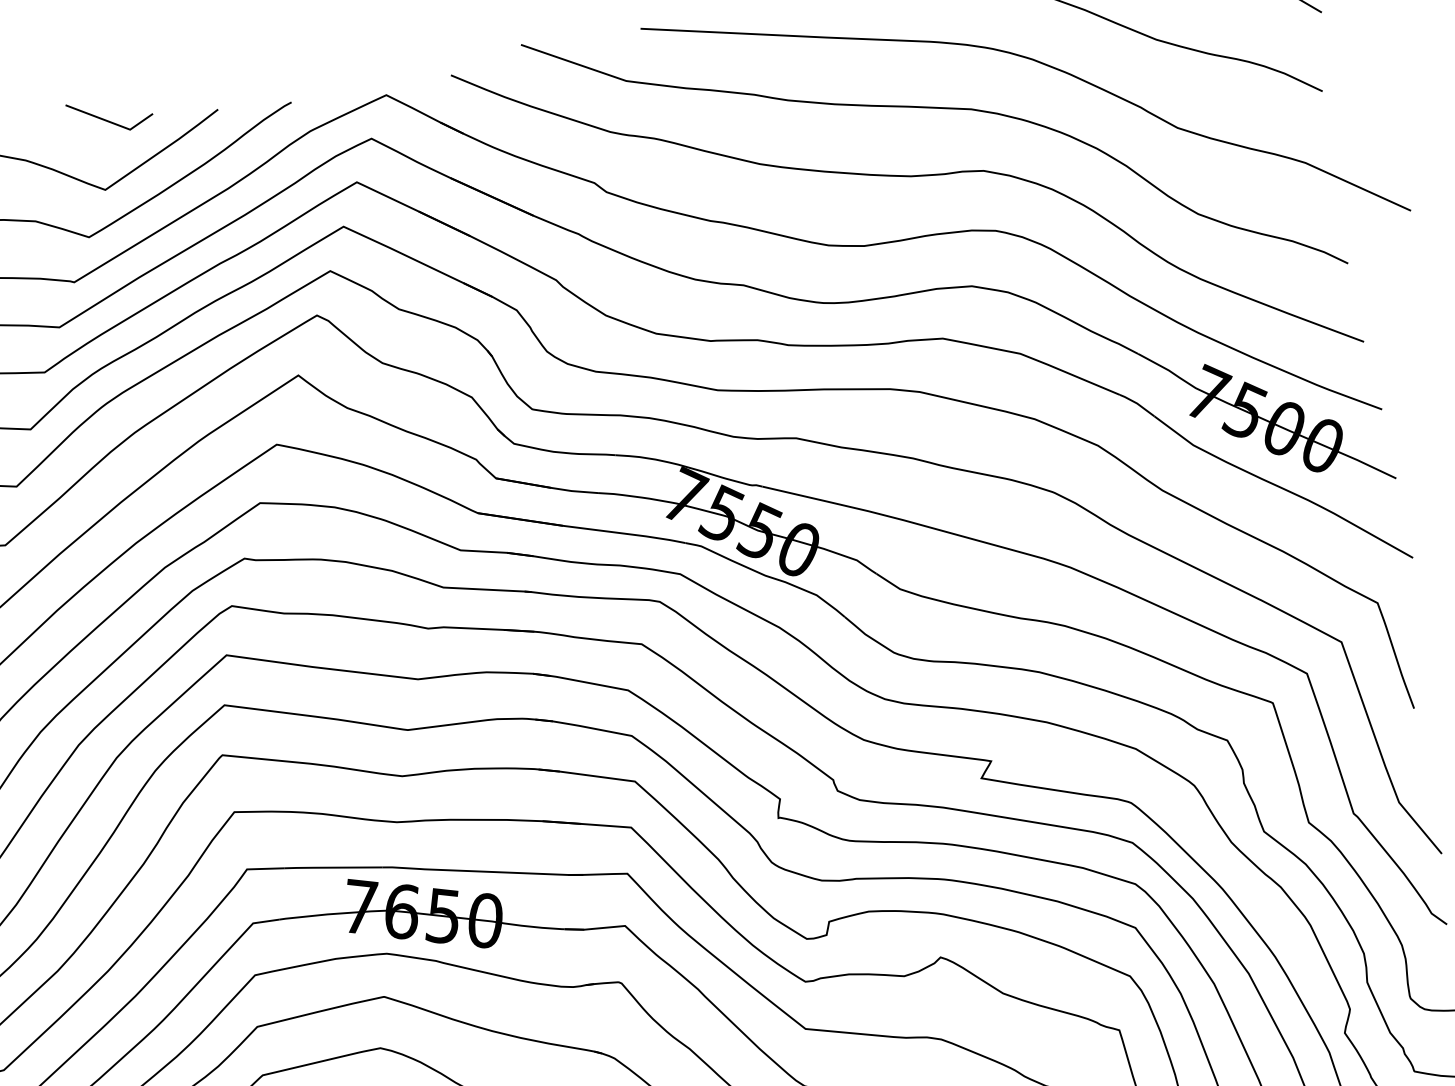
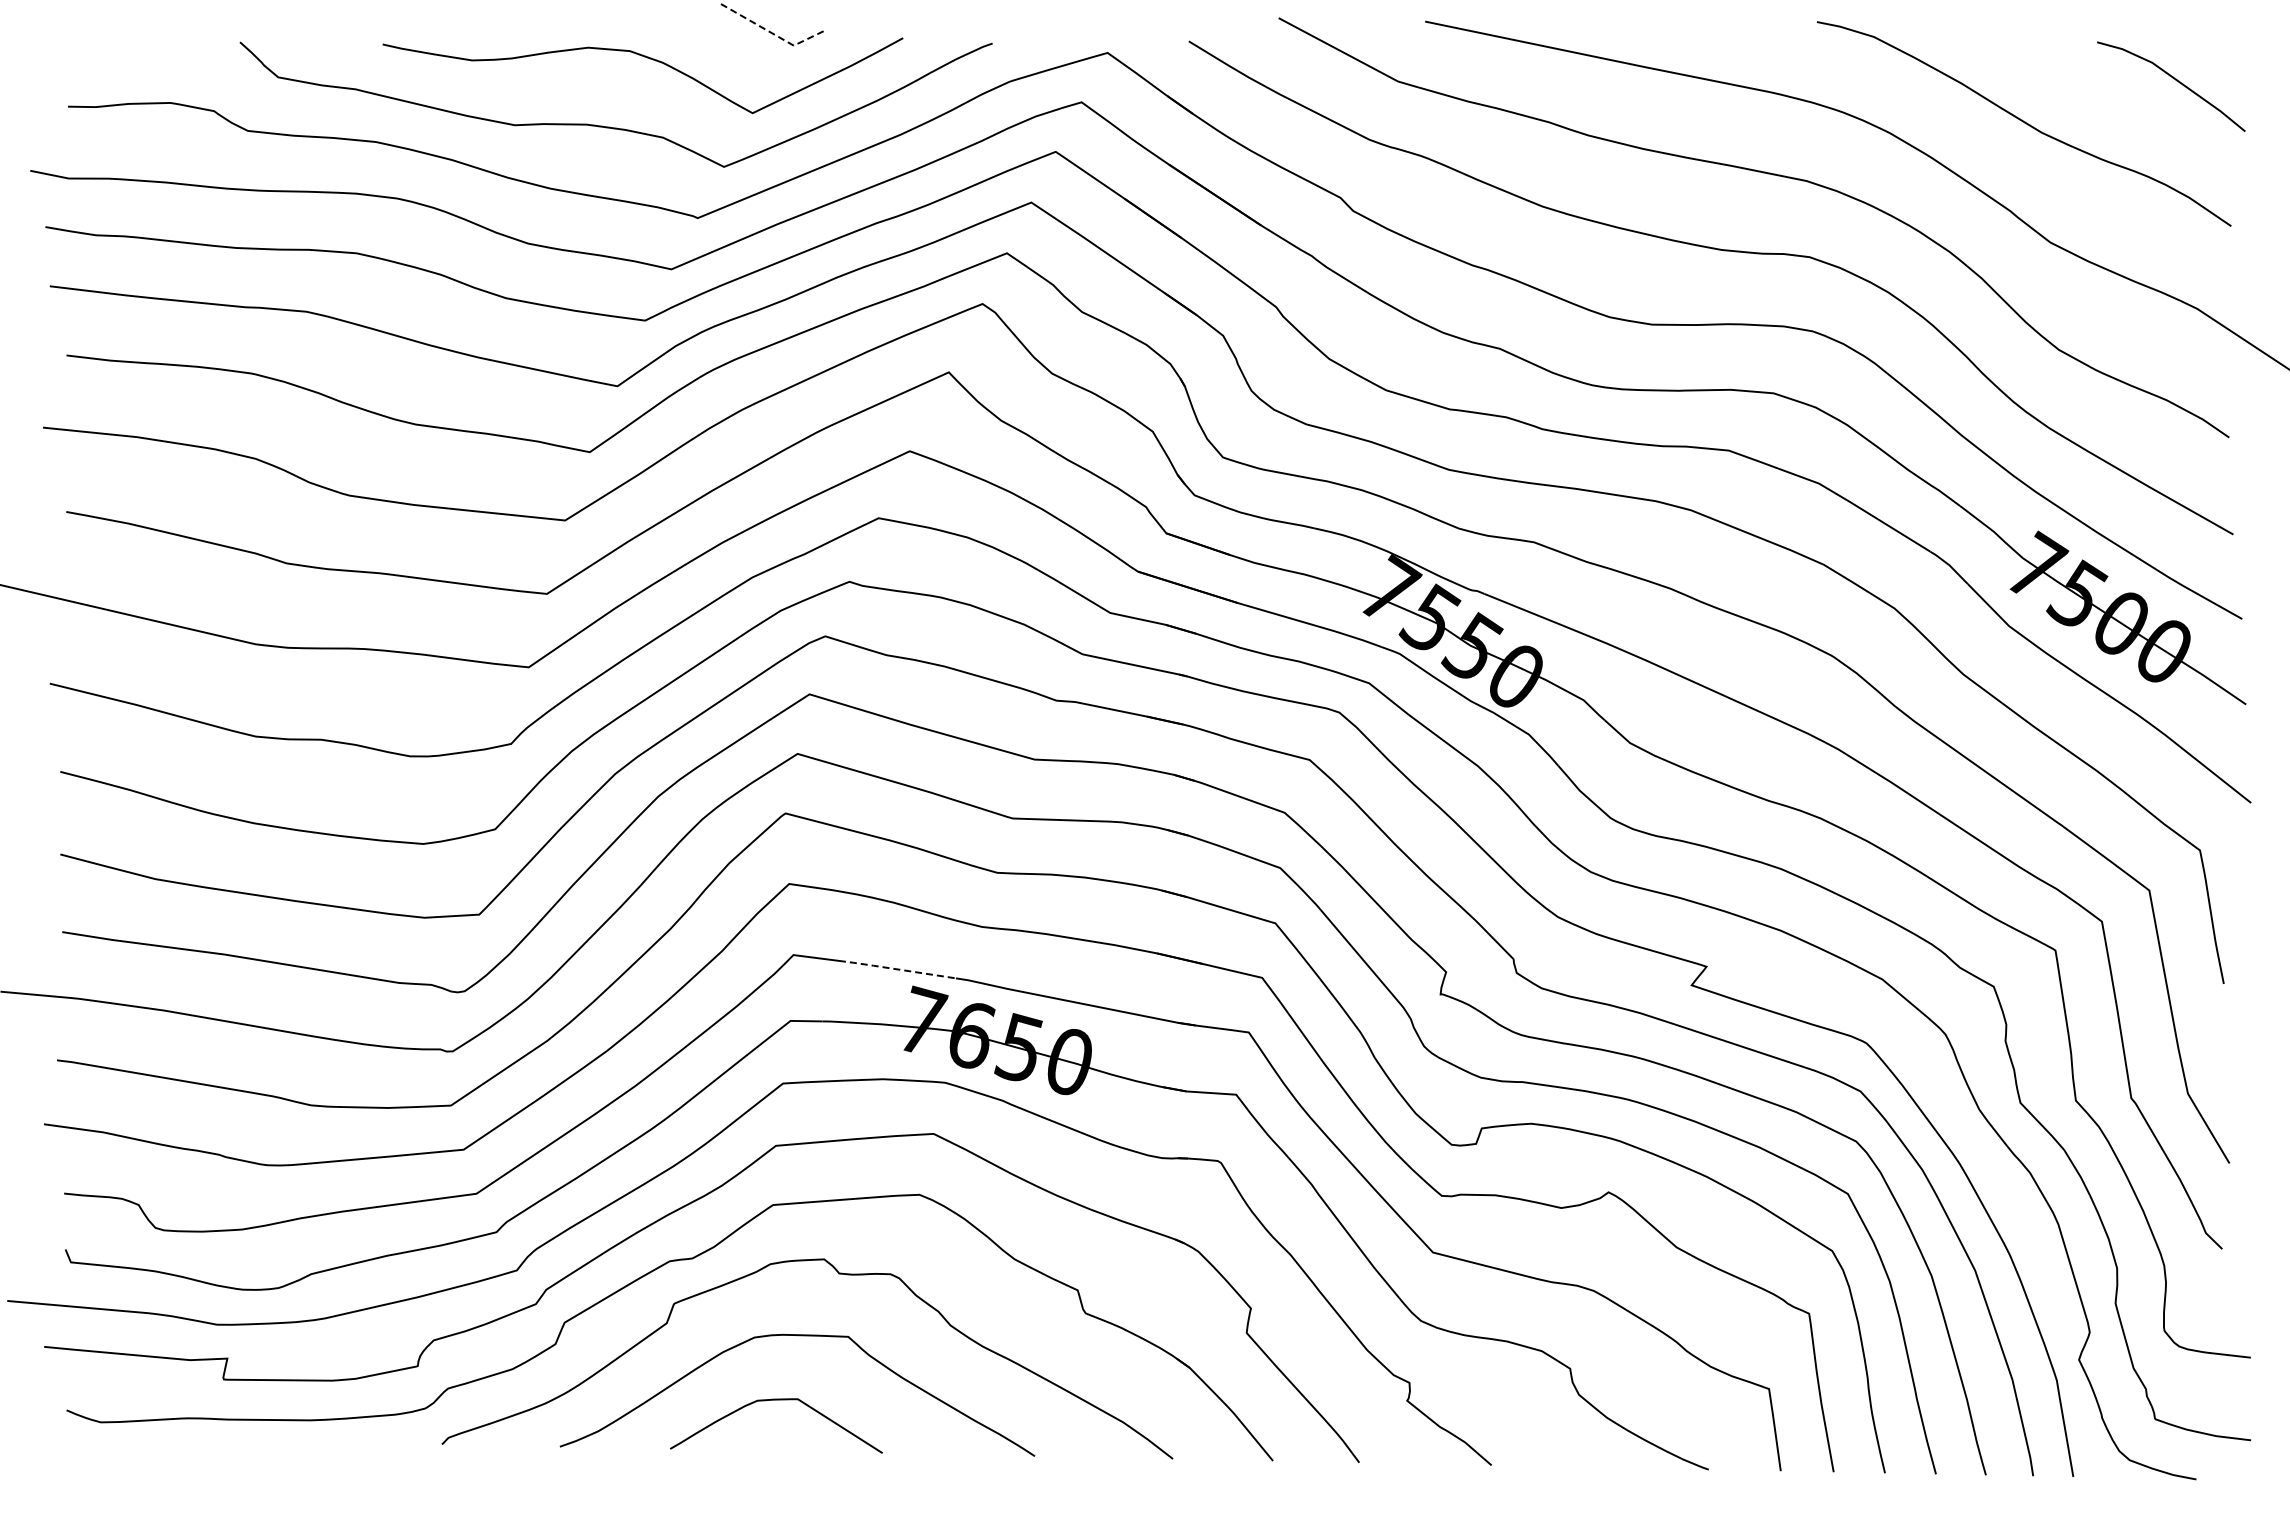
line: (112, 122) -> (773, 33), solid -> dashed
line: (332, 867) -> (896, 969), solid -> dashed

